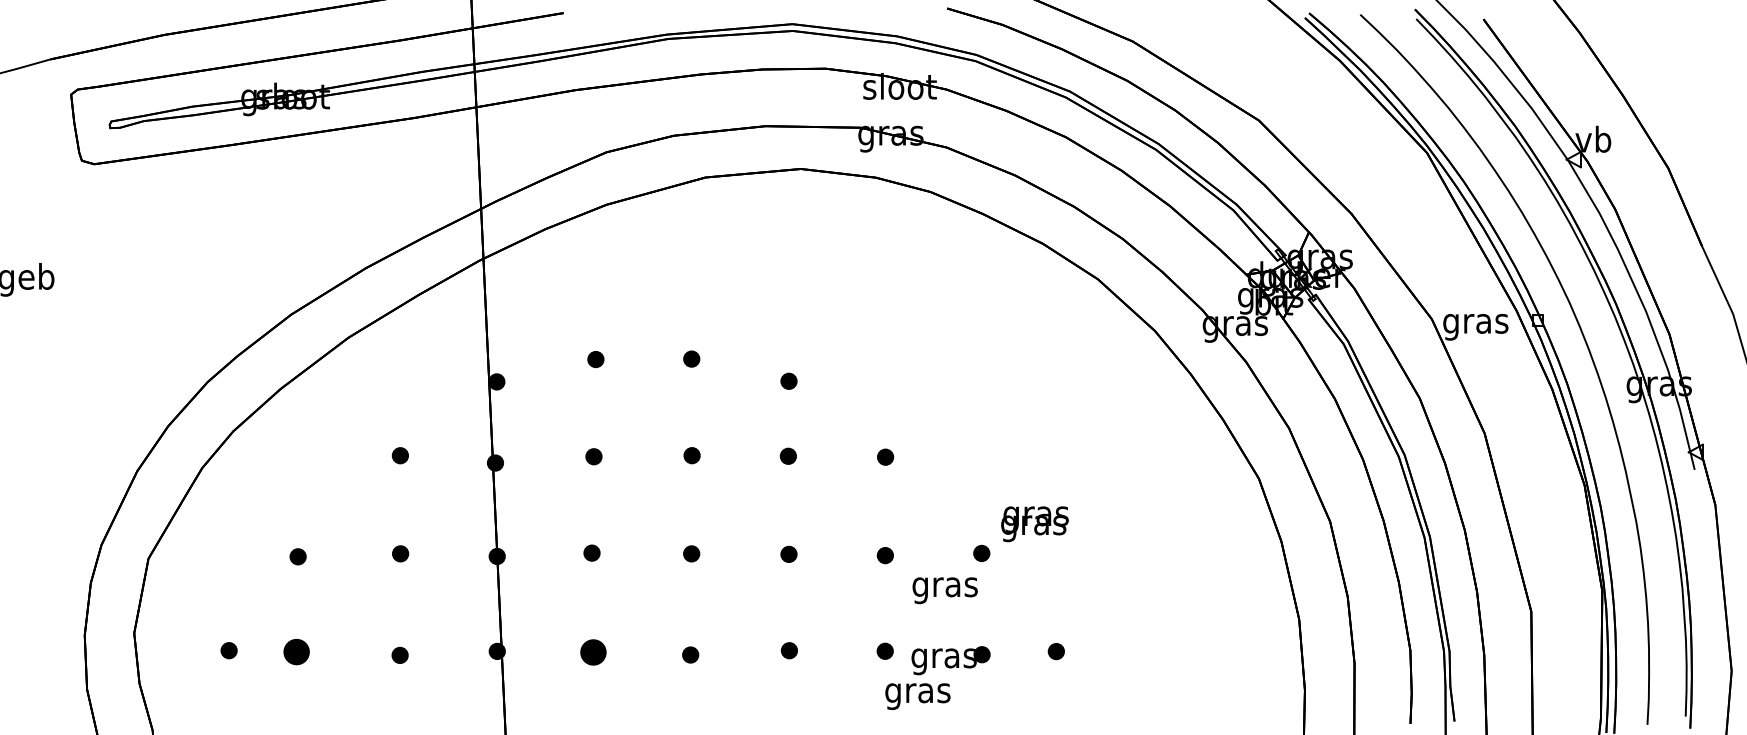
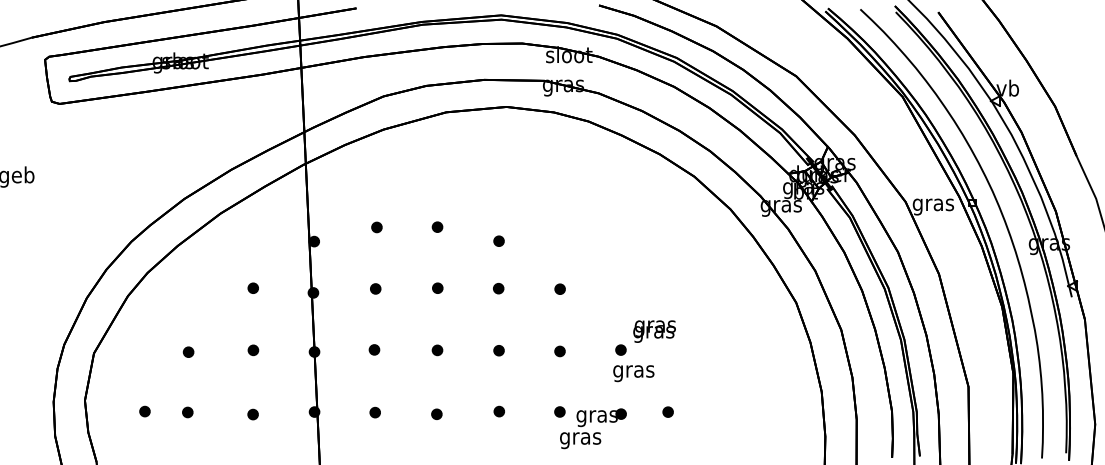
text: (944, 590) -> (633, 373), moved
part: (296, 652) -> (187, 412), size x0.62
part: (592, 652) -> (374, 412), size x0.62

